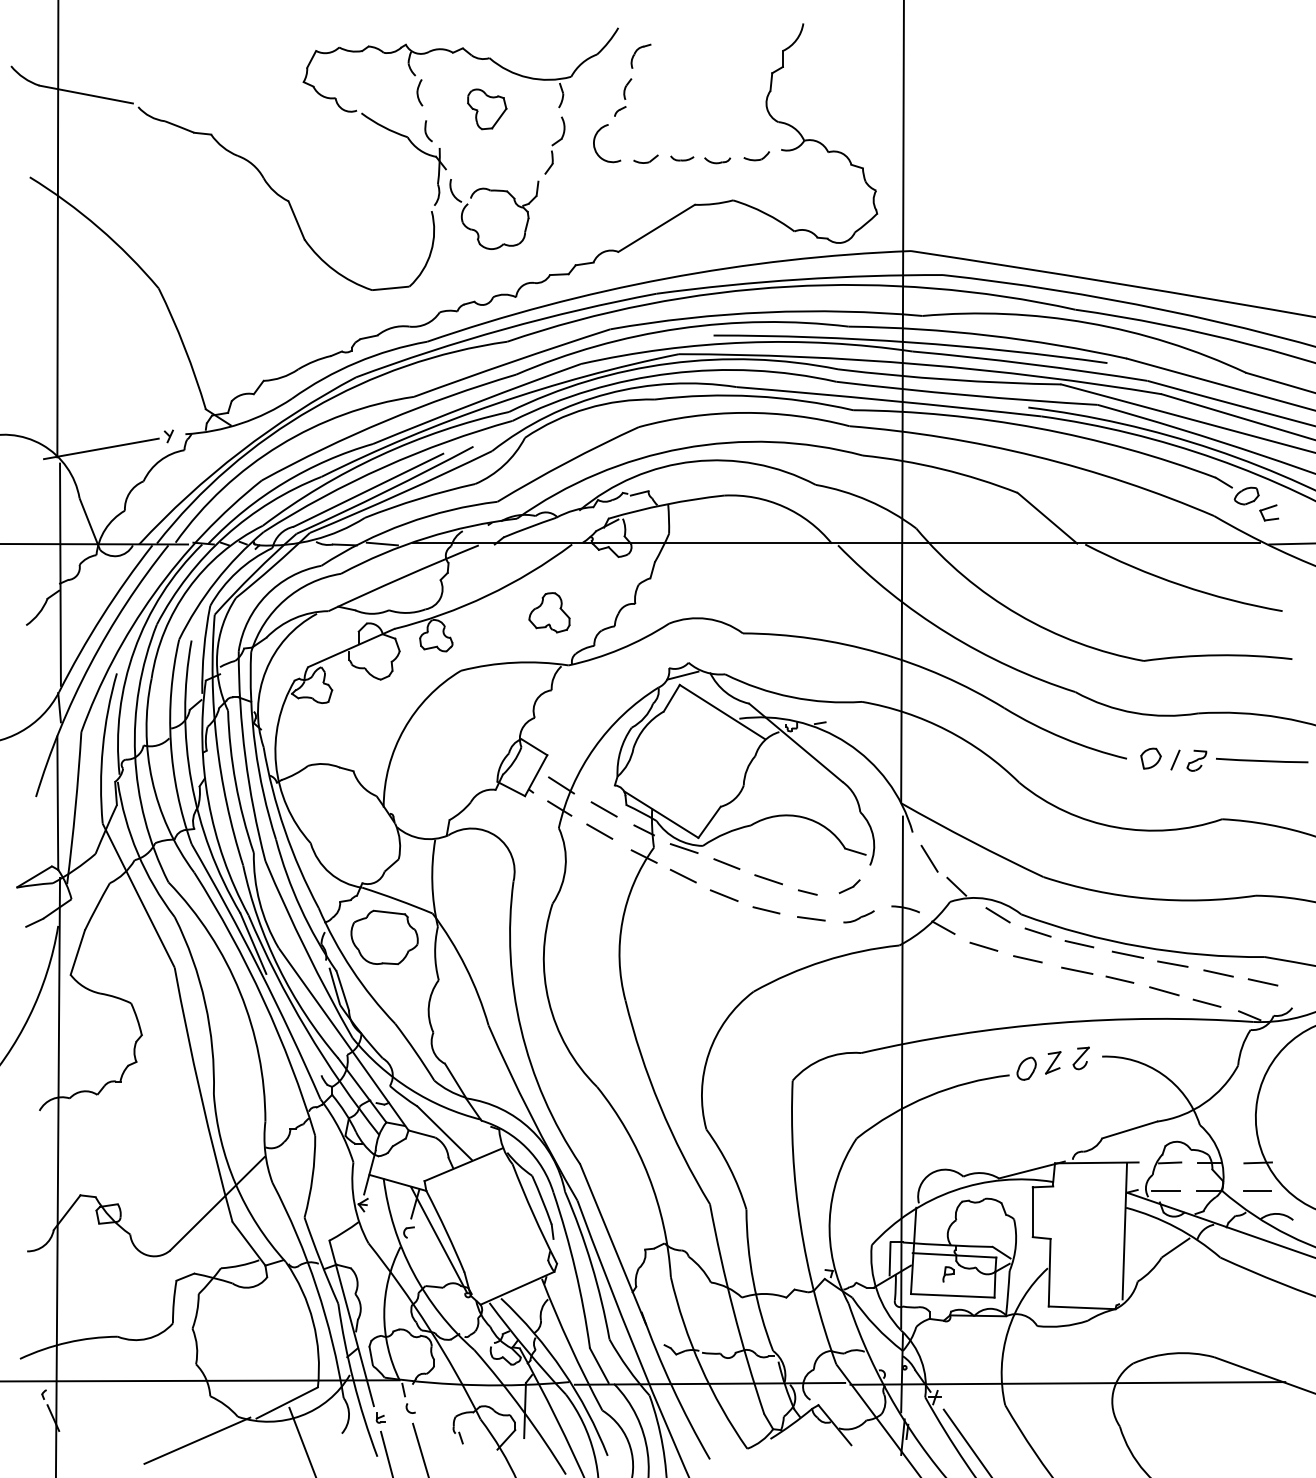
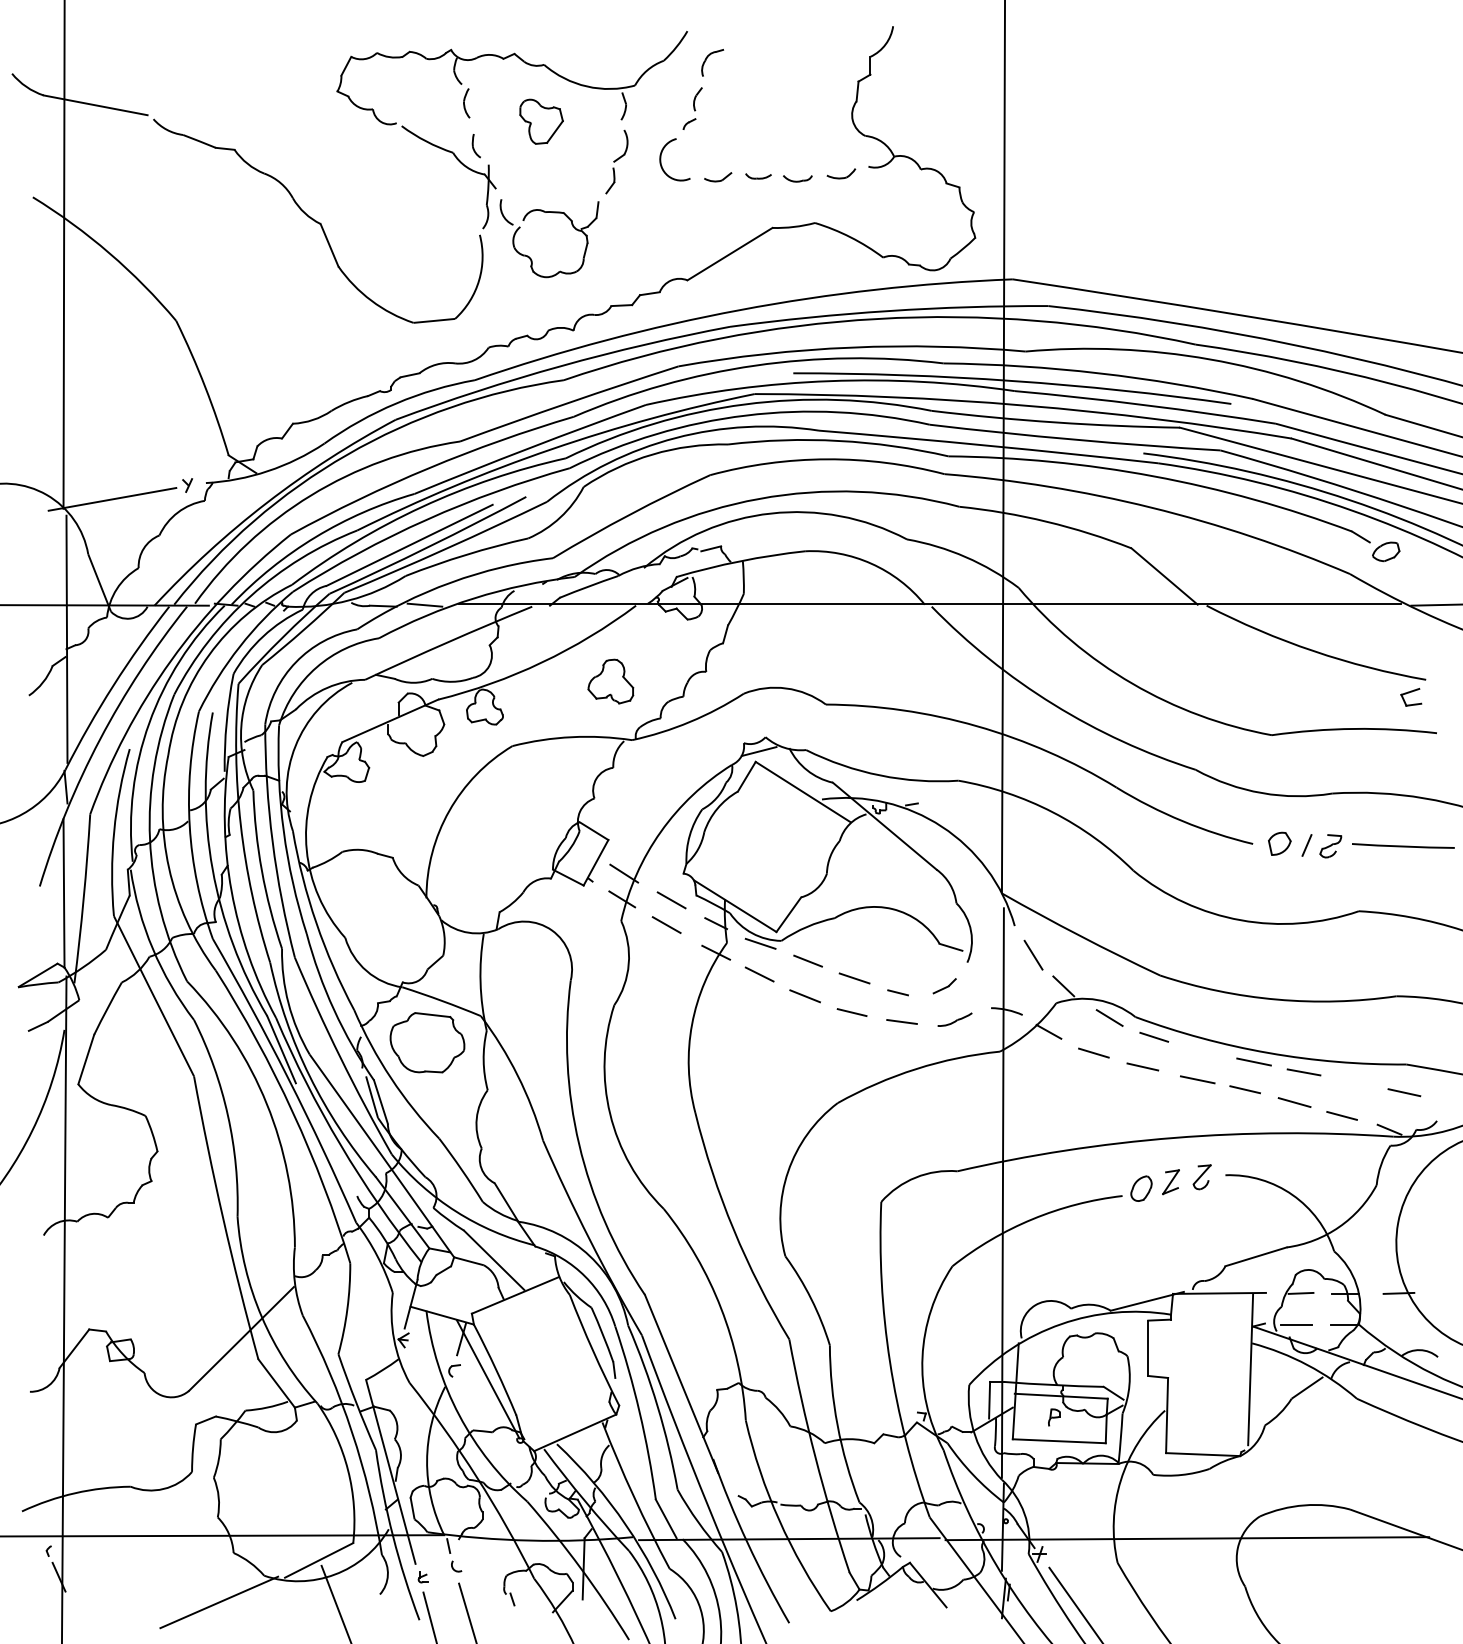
part: (1269, 512) -> (1411, 696), moved
line: (1079, 944) -> (1200, 1050), removed
line: (1218, 973) -> (1354, 1082), removed
line: (1257, 1190) -> (1398, 1324), removed

